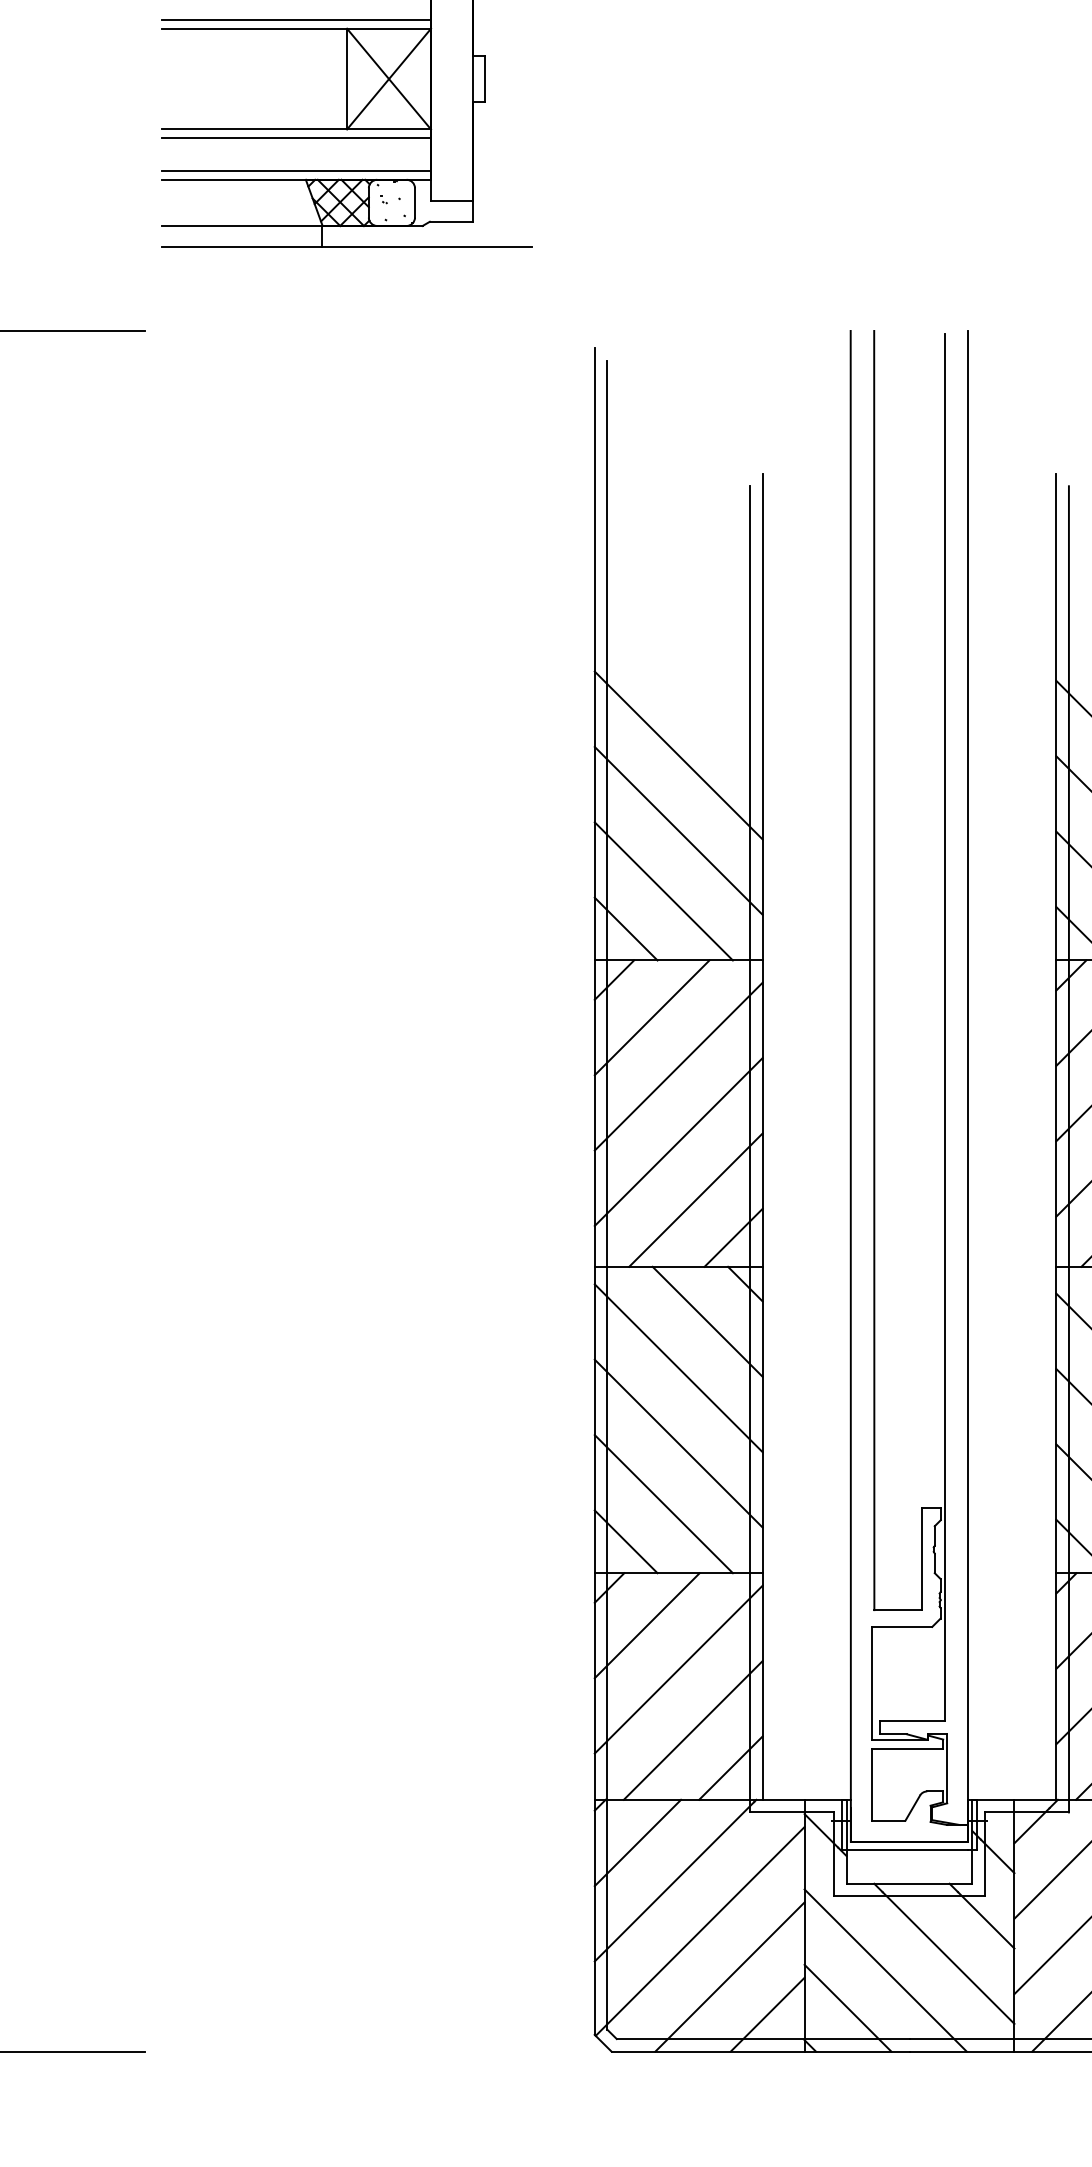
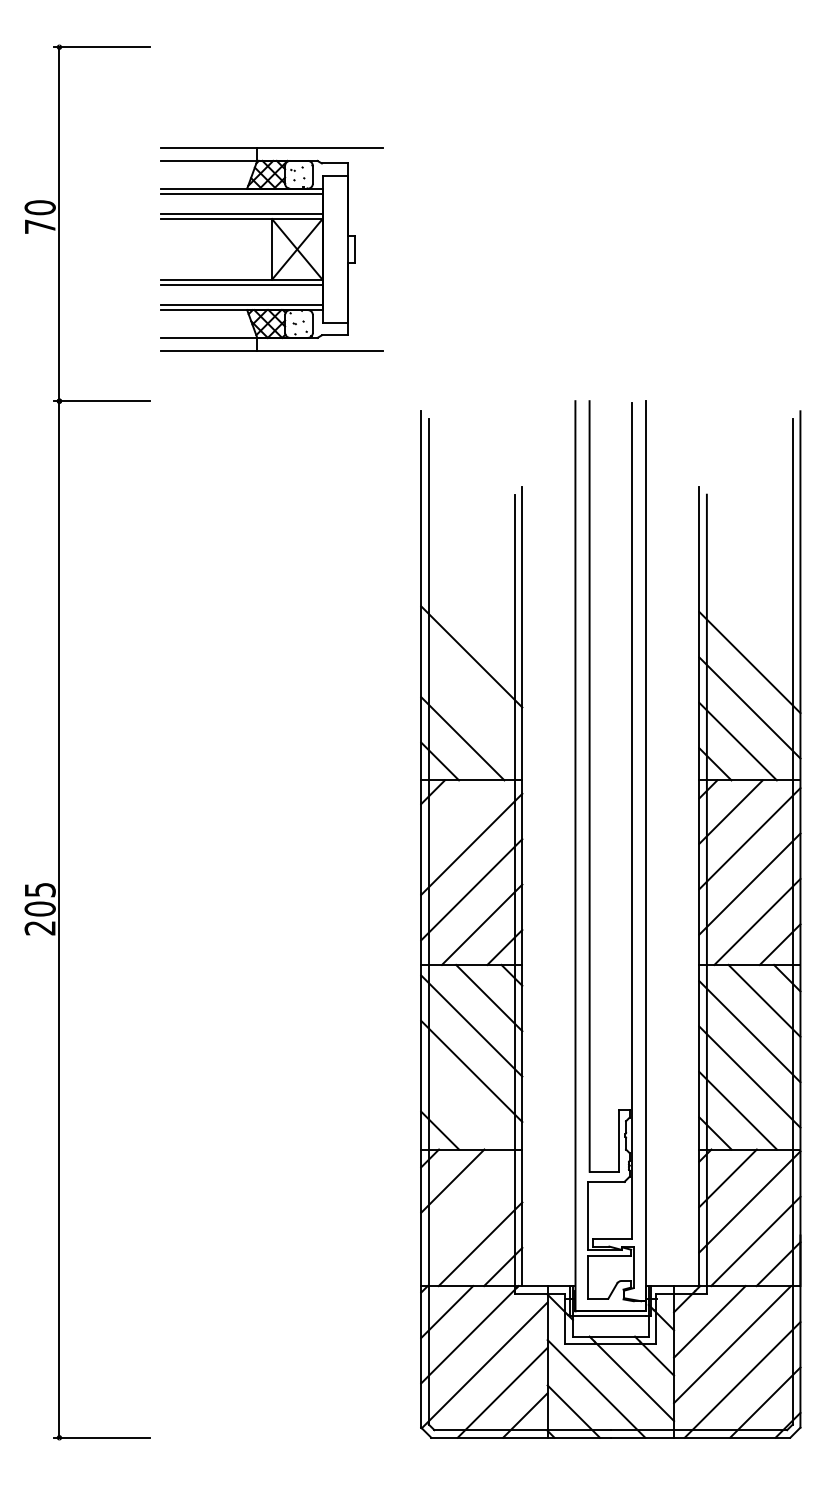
line: (678, 829) -> (471, 701), removed
line: (651, 1017) -> (455, 814), removed
line: (663, 1503) -> (462, 1107), removed
line: (678, 1669) -> (471, 1207), removed

